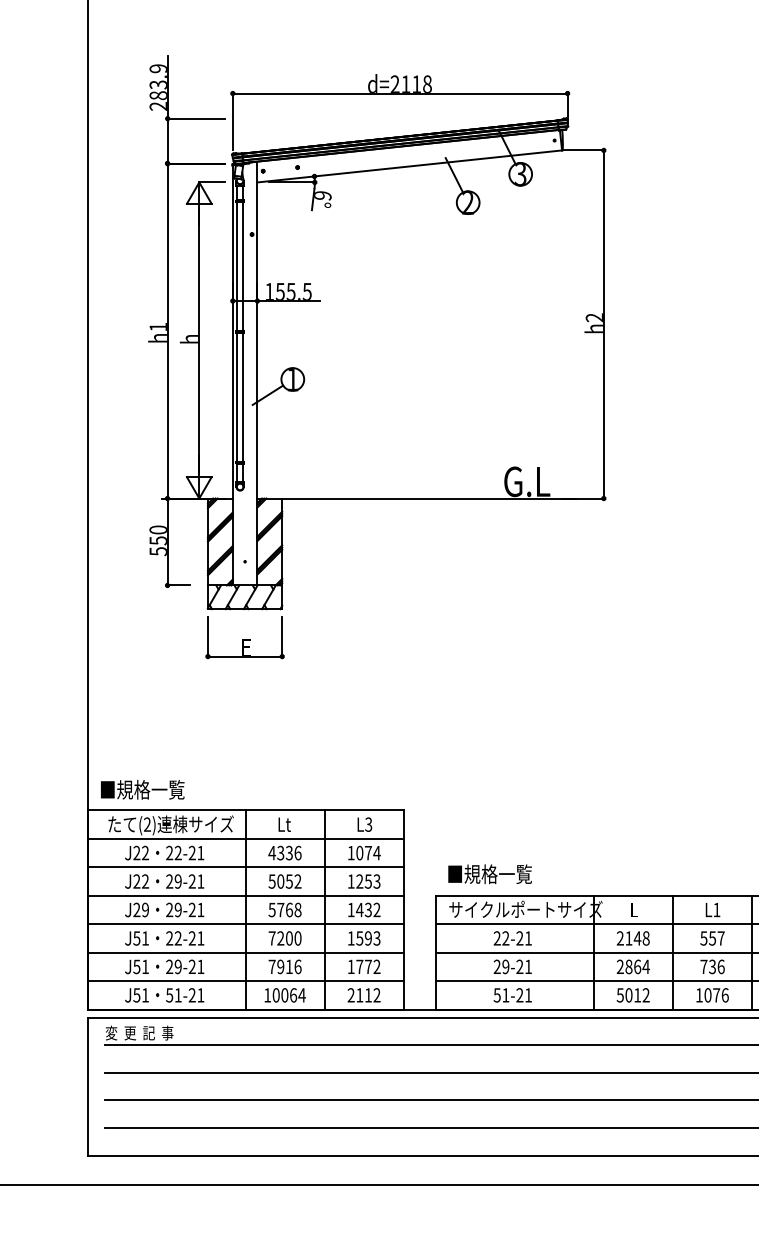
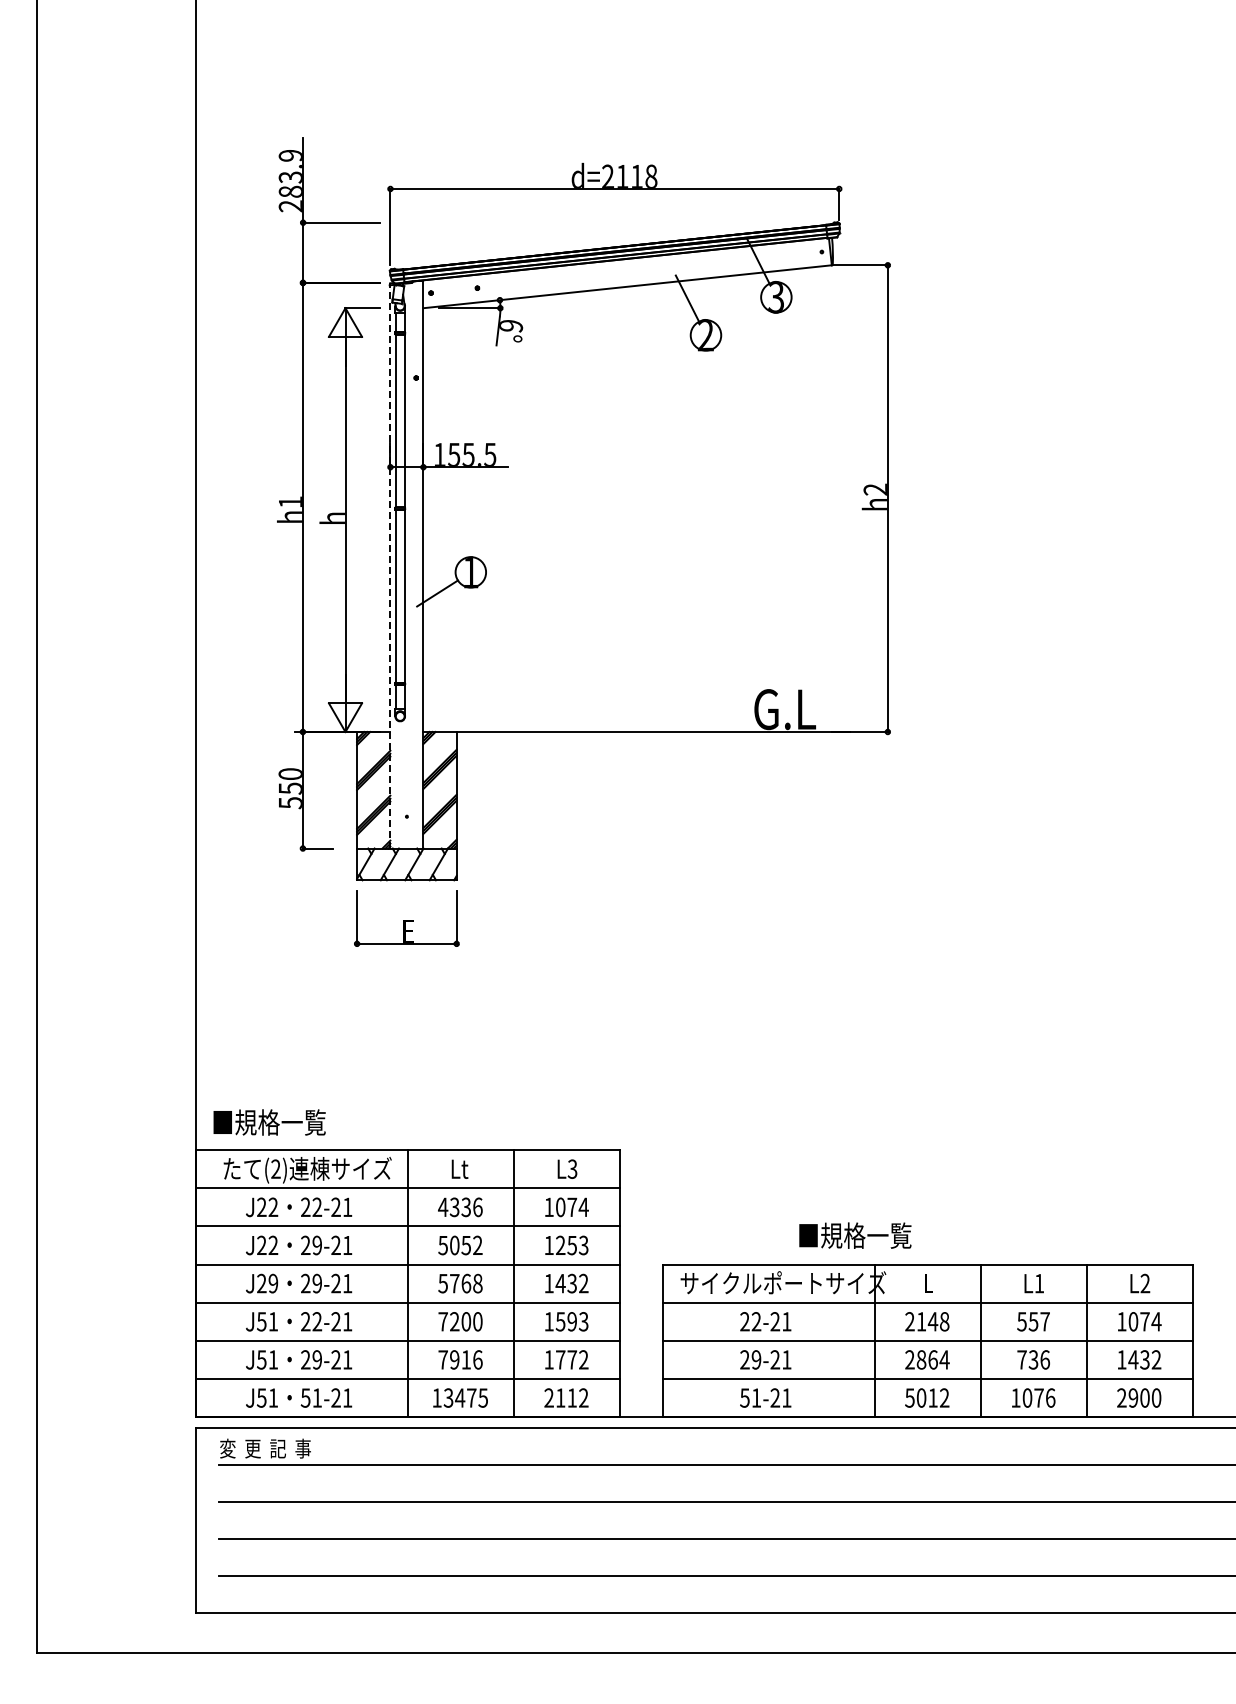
line: (232, 375) -> (390, 566), solid -> dashed
text: (490, 874) -> (855, 1235), moved
text: (288, 994) -> (465, 1397), 10064 -> 13475

